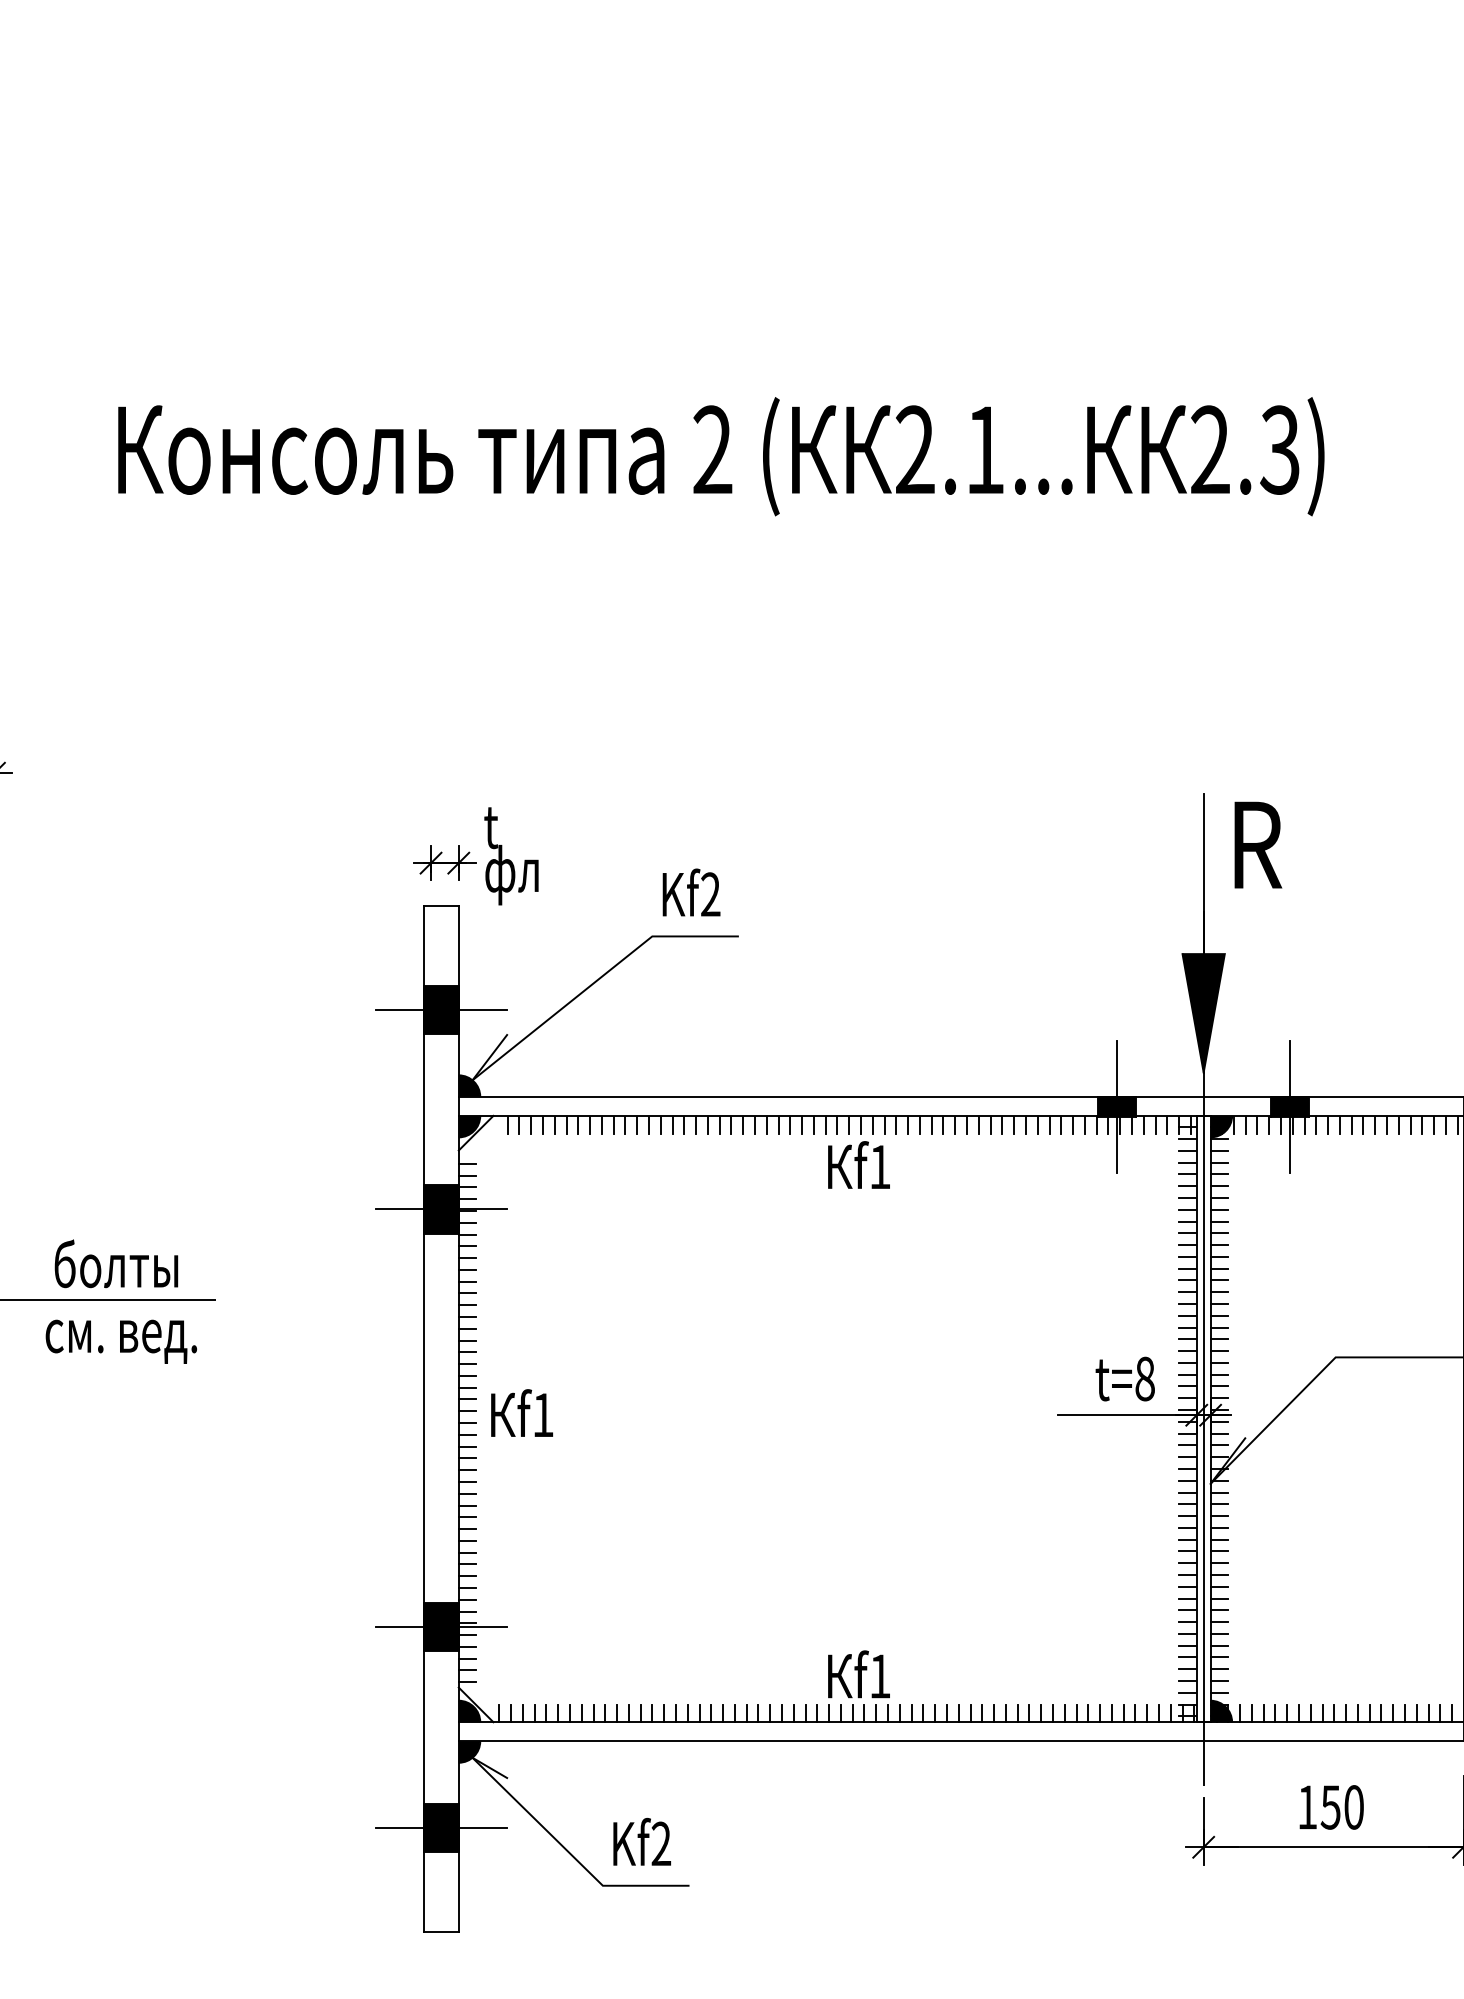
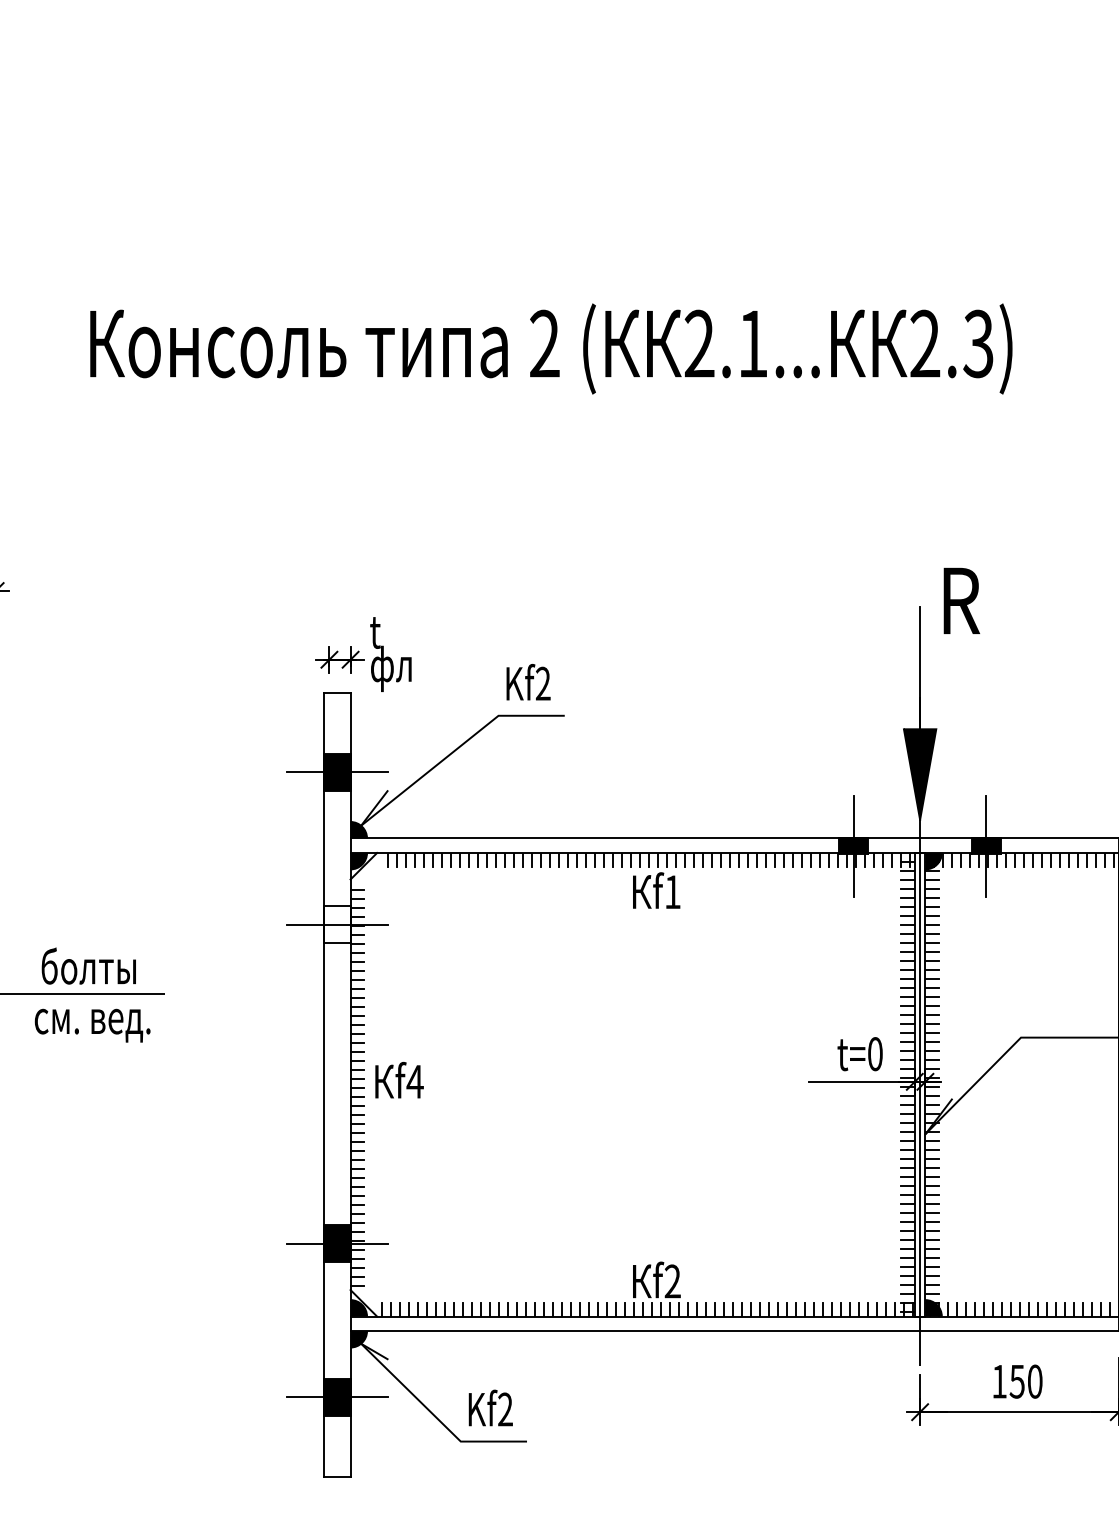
text: (1257, 844) -> (961, 600), moved
fill: (441, 1209) -> (337, 924), removed
text: (1145, 1378) -> (875, 1053), t=8 -> t=0
text: (542, 1414) -> (414, 1081), f1 -> f4
text: (879, 1676) -> (672, 1281), f1 -> f2

